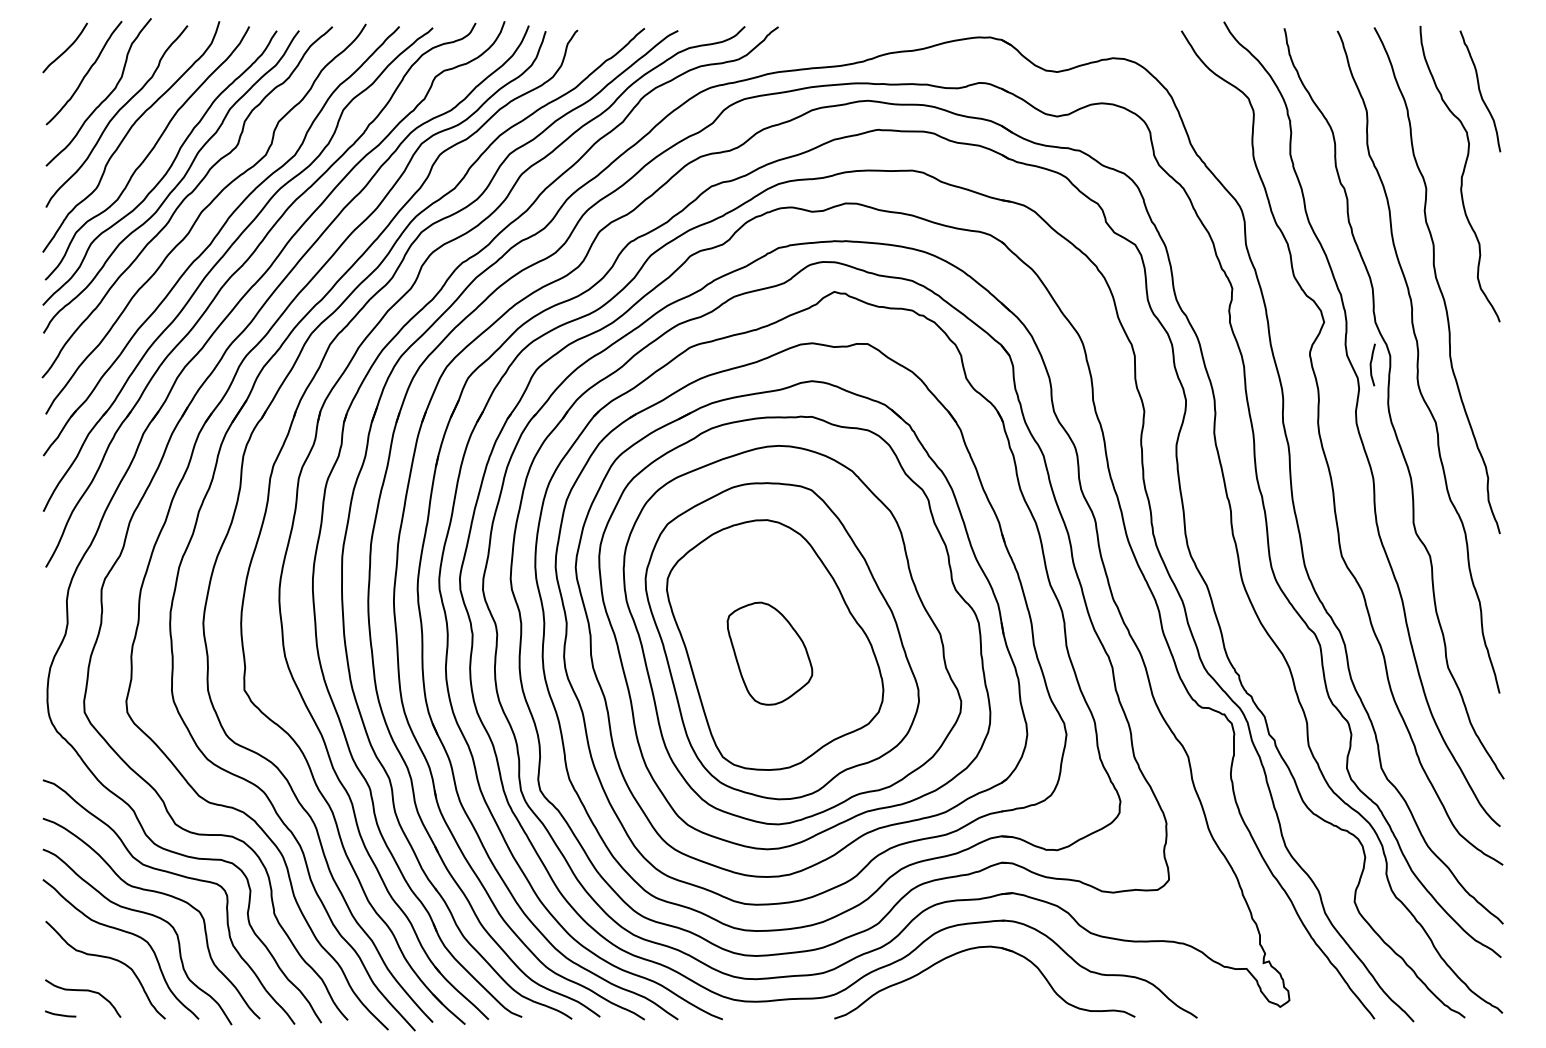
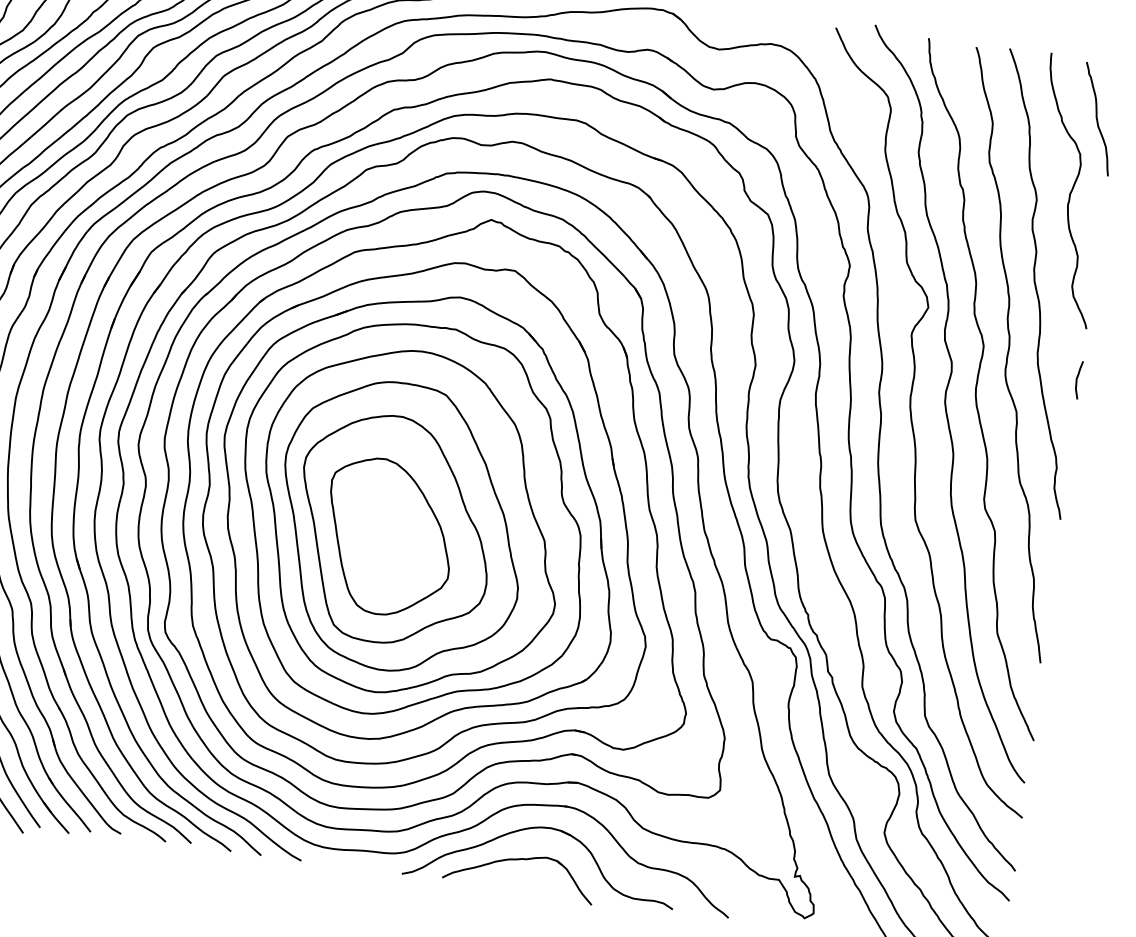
curve: (1371, 364) -> (1077, 379), moved
part: (769, 653) -> (388, 537), size x1.67
part: (959, 986) -> (518, 860), added

